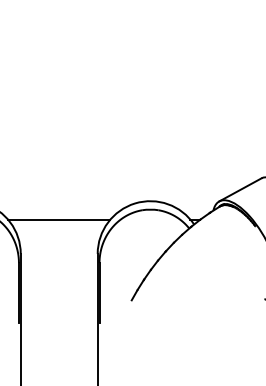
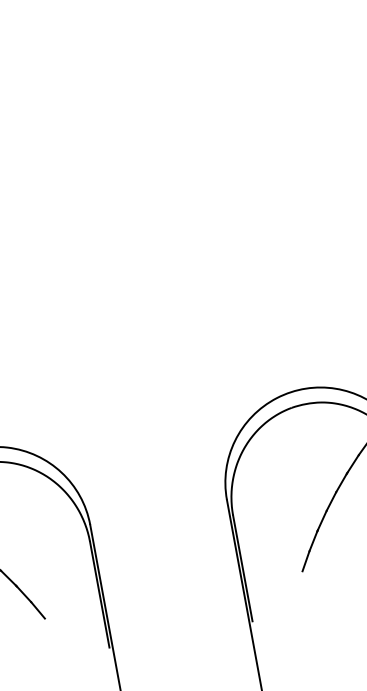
line: (59, 219) -> (147, 451), removed

